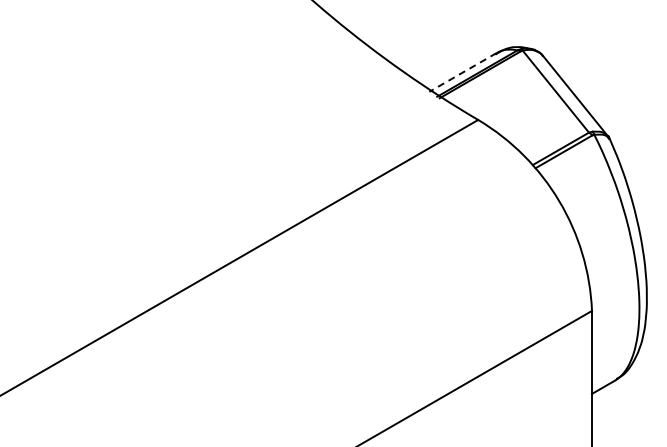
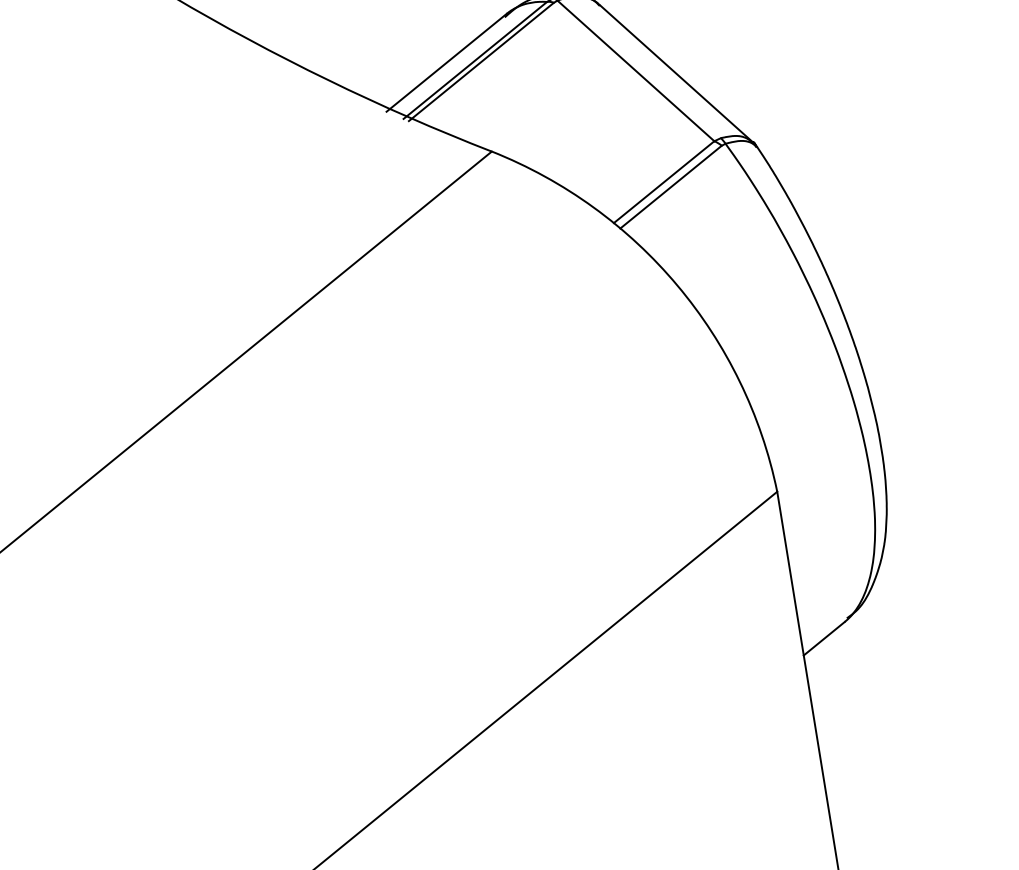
line: (463, 72) -> (447, 62), dashed -> solid

